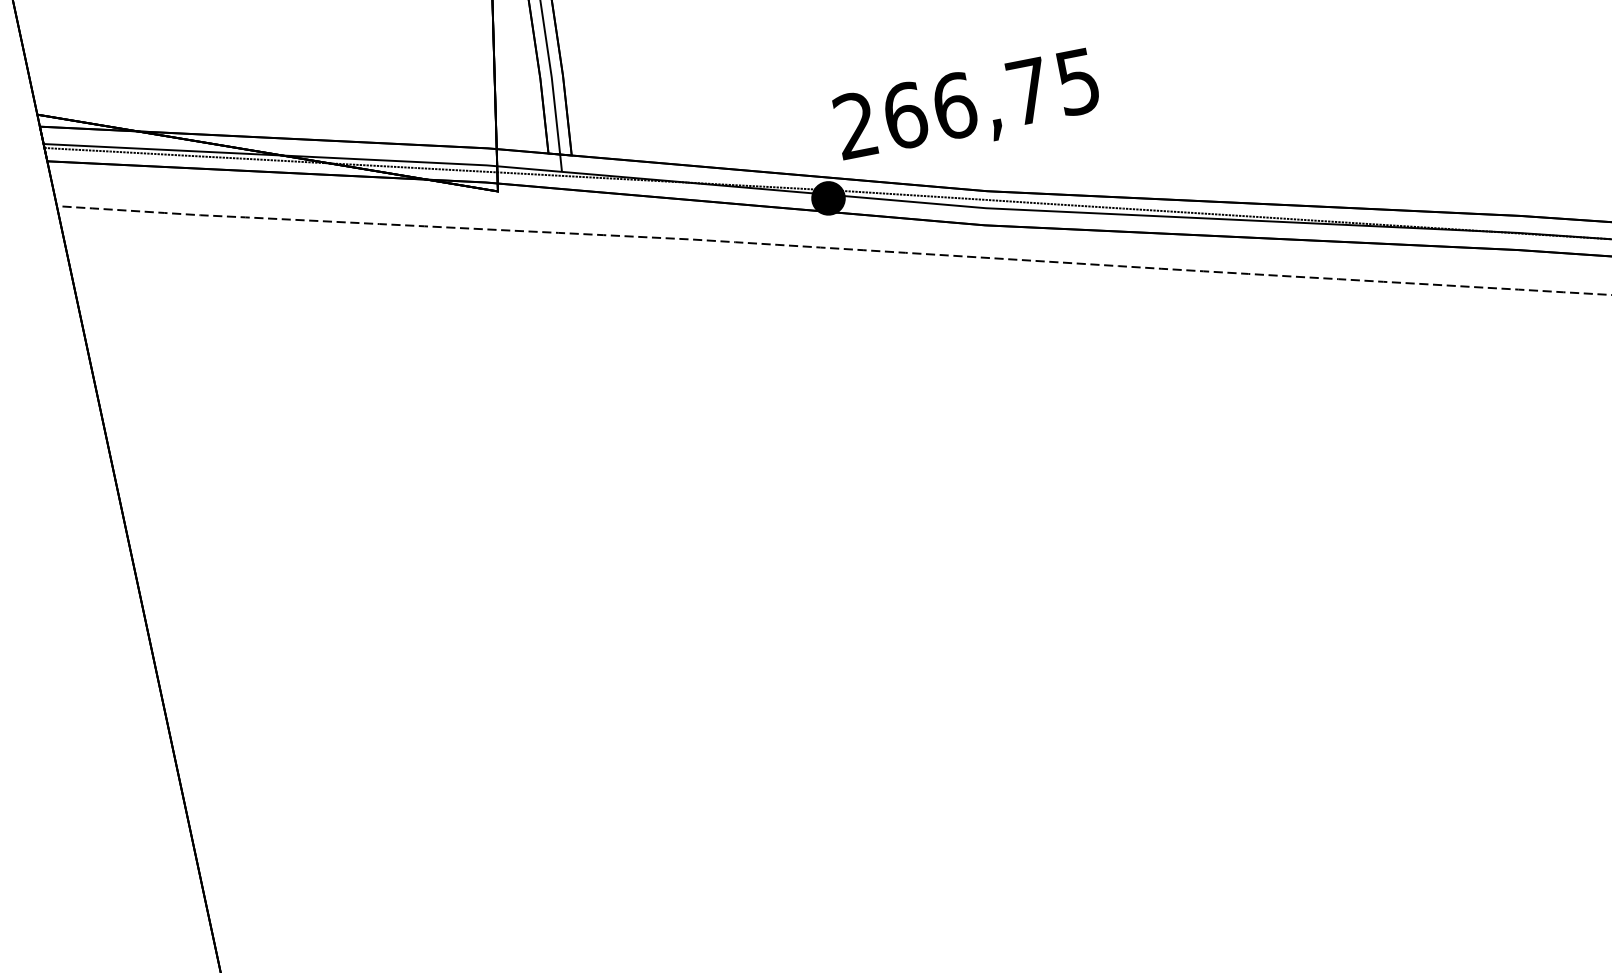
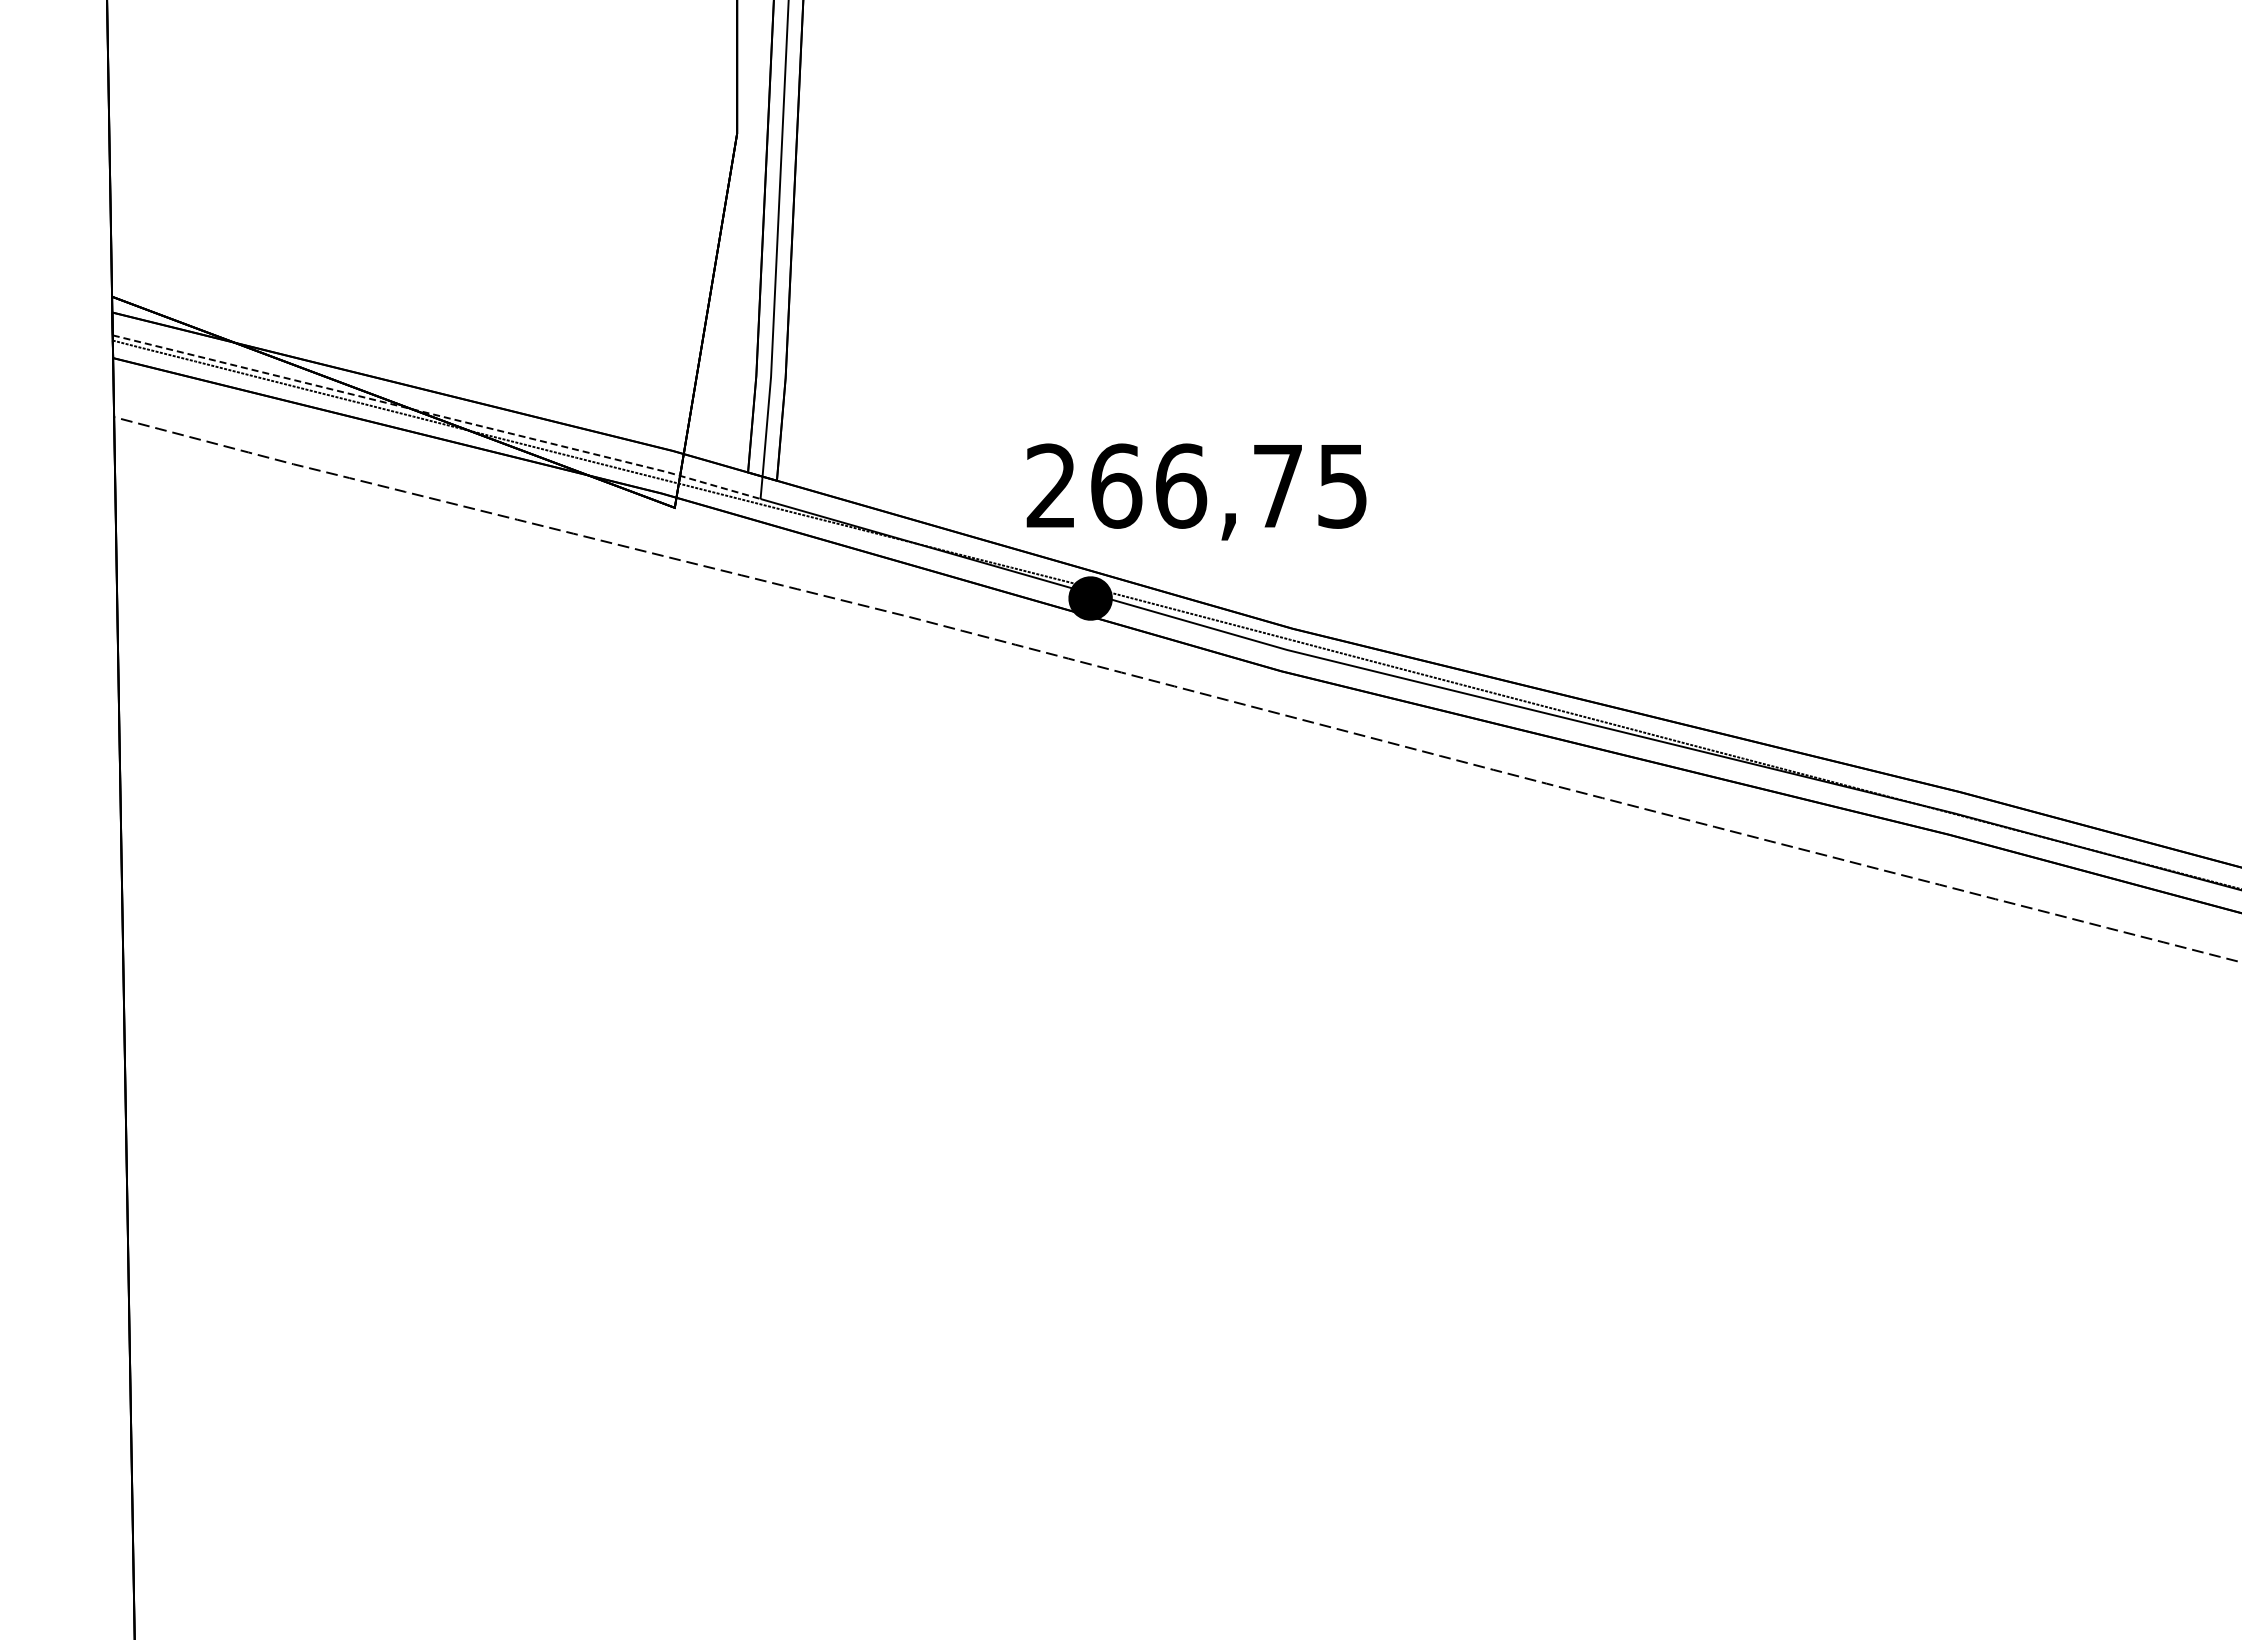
text: (967, 107) -> (1196, 491), moved
line: (303, 156) -> (438, 415), solid -> dashed

